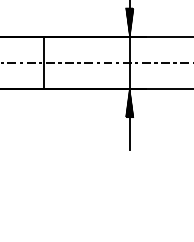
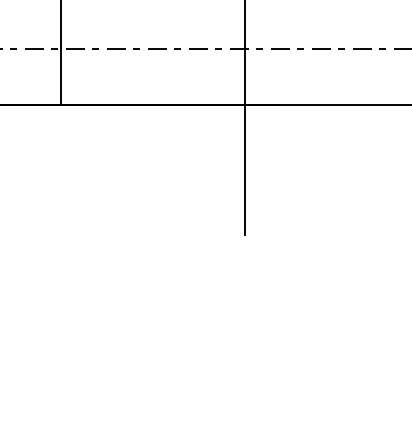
hatch: (129, 103) -> (244, 136), removed

